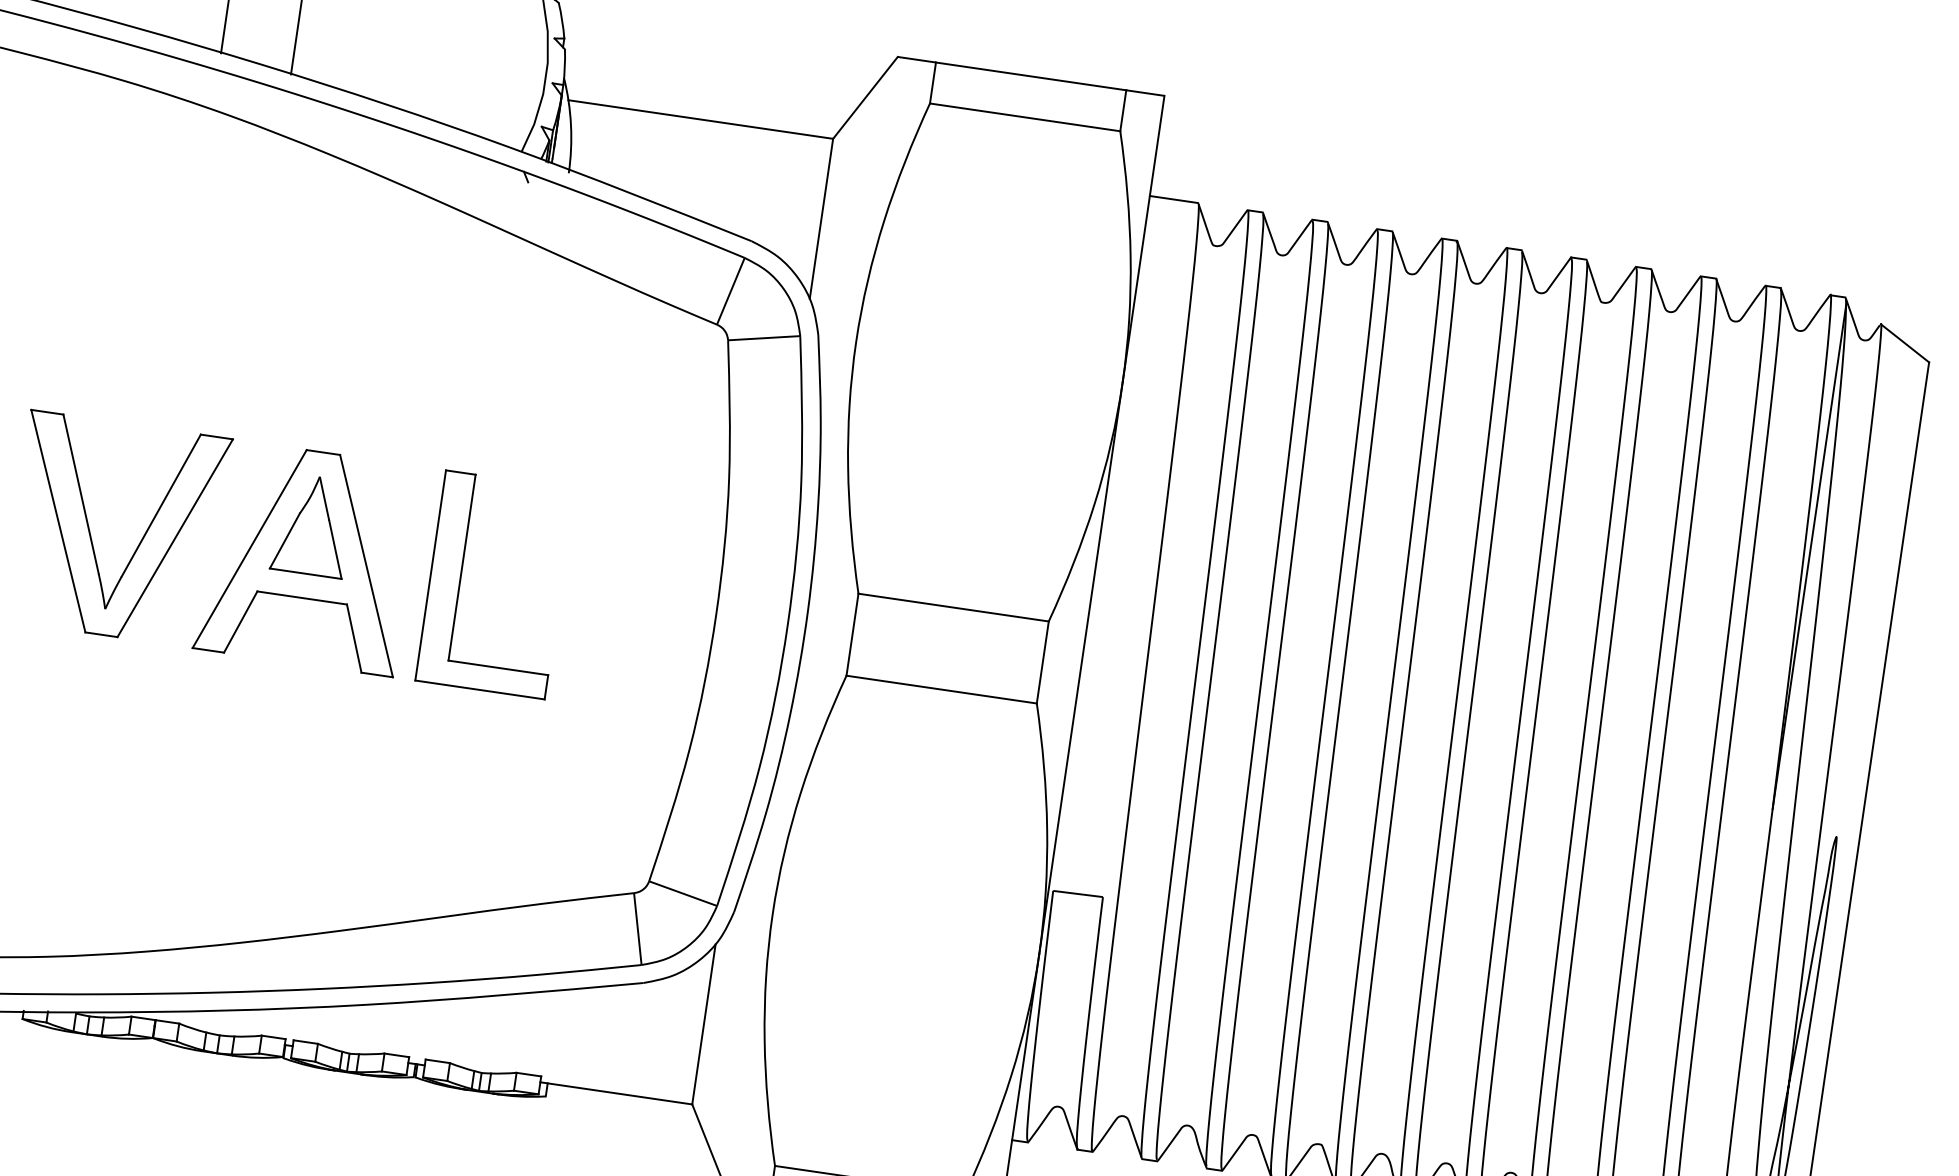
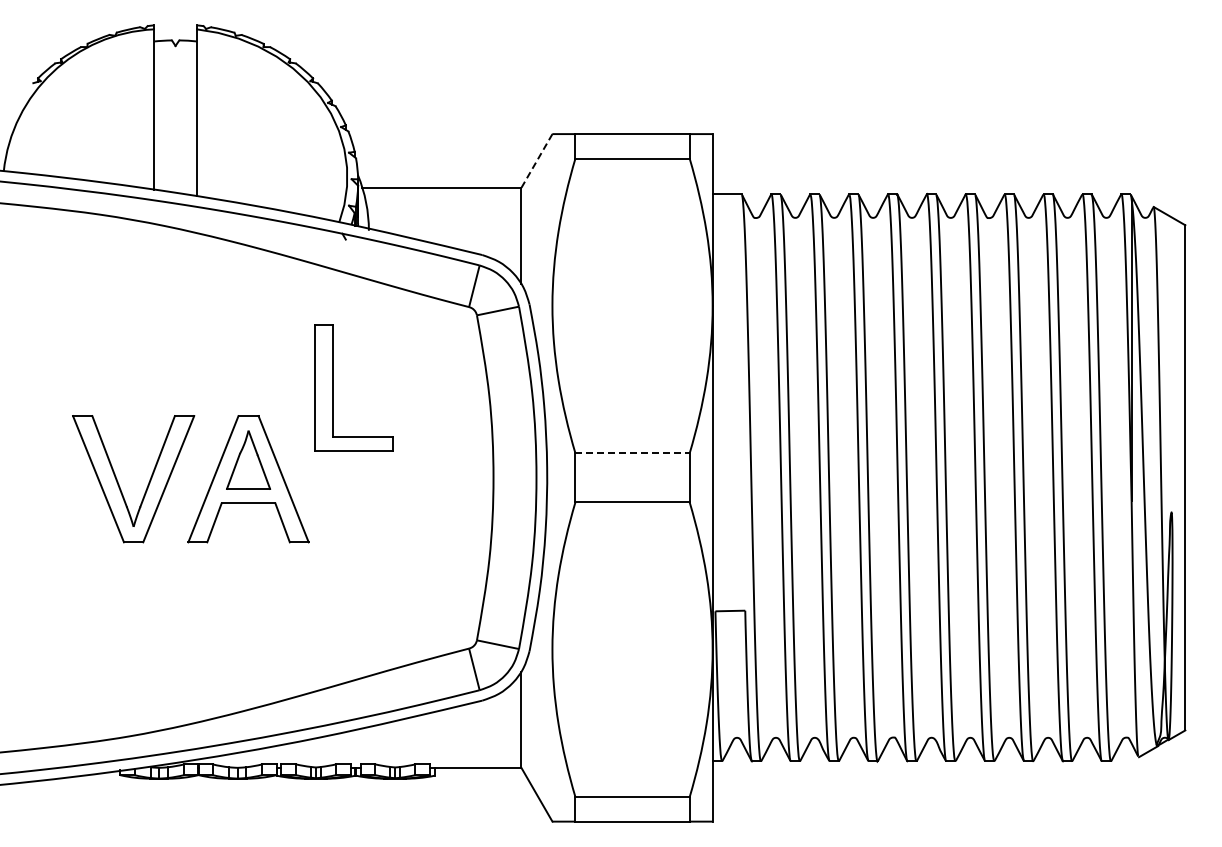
line: (864, 98) -> (536, 161), solid -> dashed
part: (461, 578) -> (333, 387), moved
line: (955, 608) -> (633, 453), solid -> dashed

